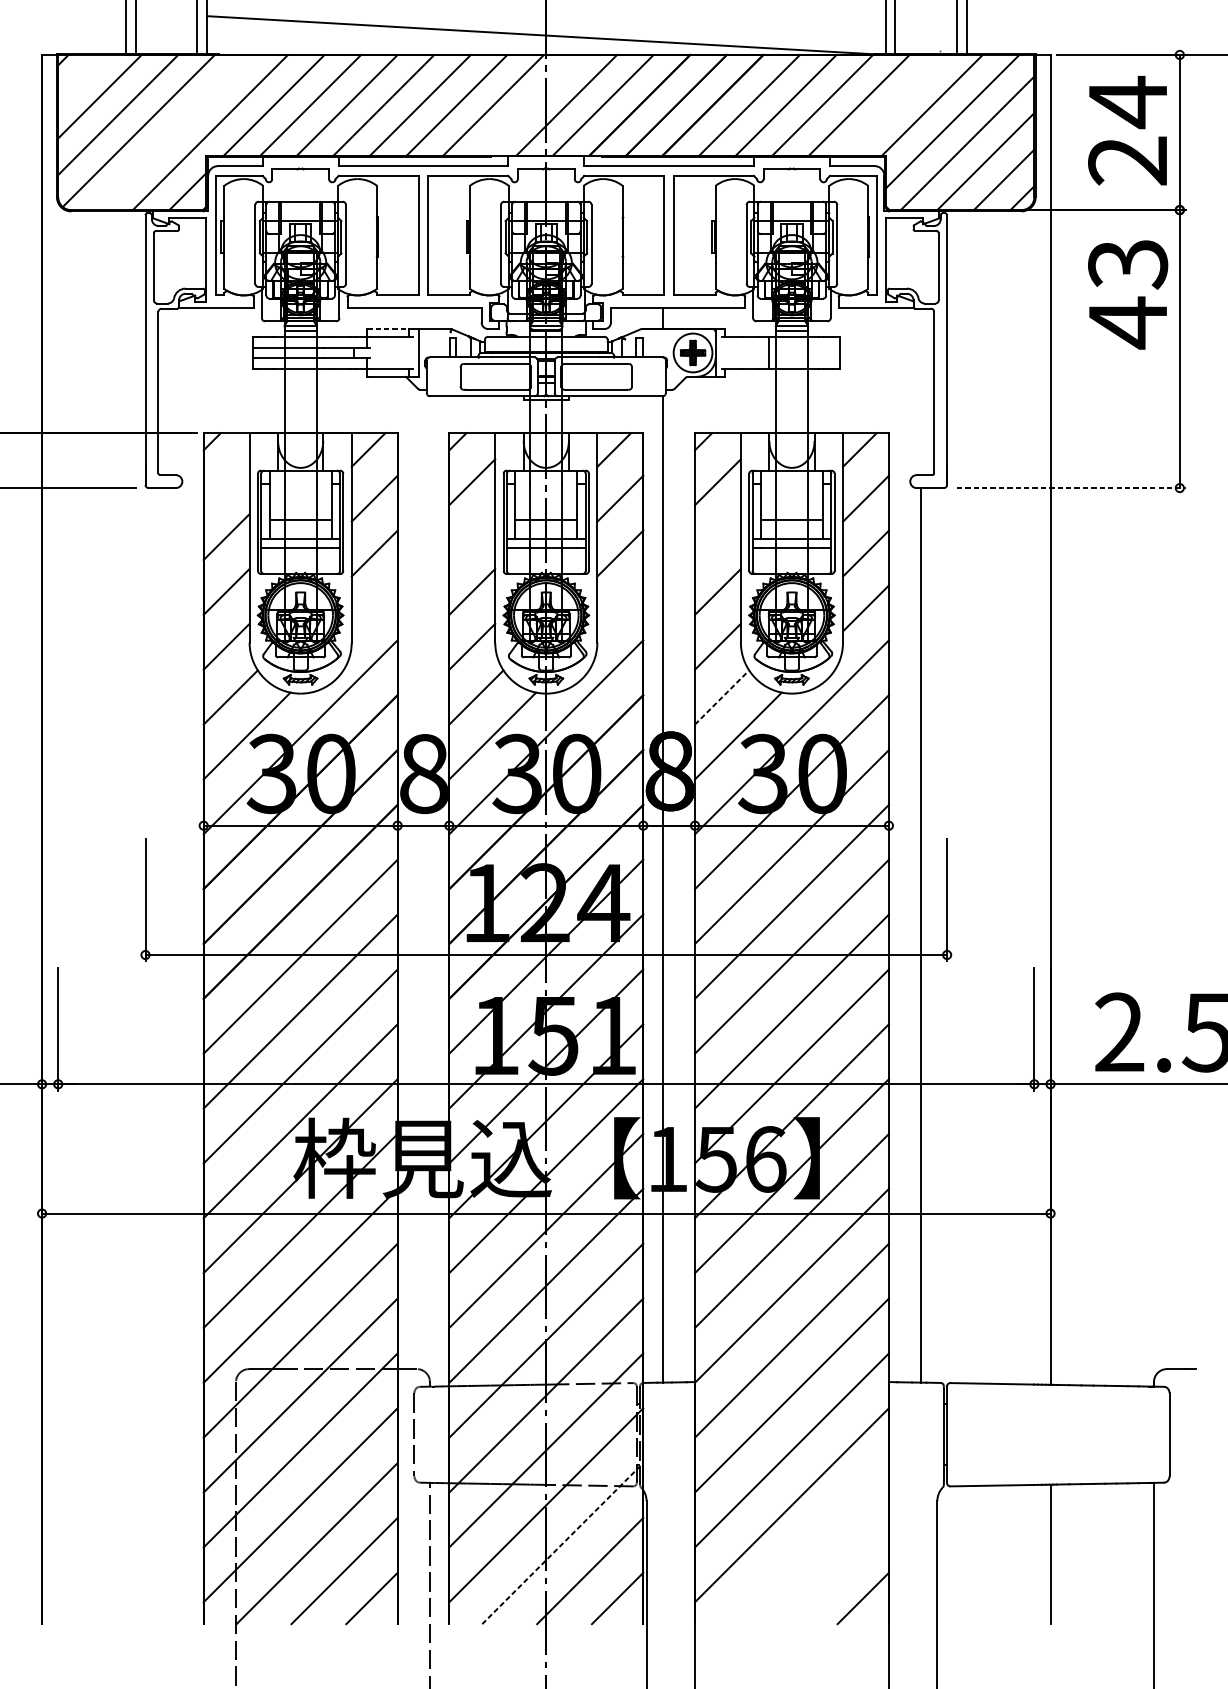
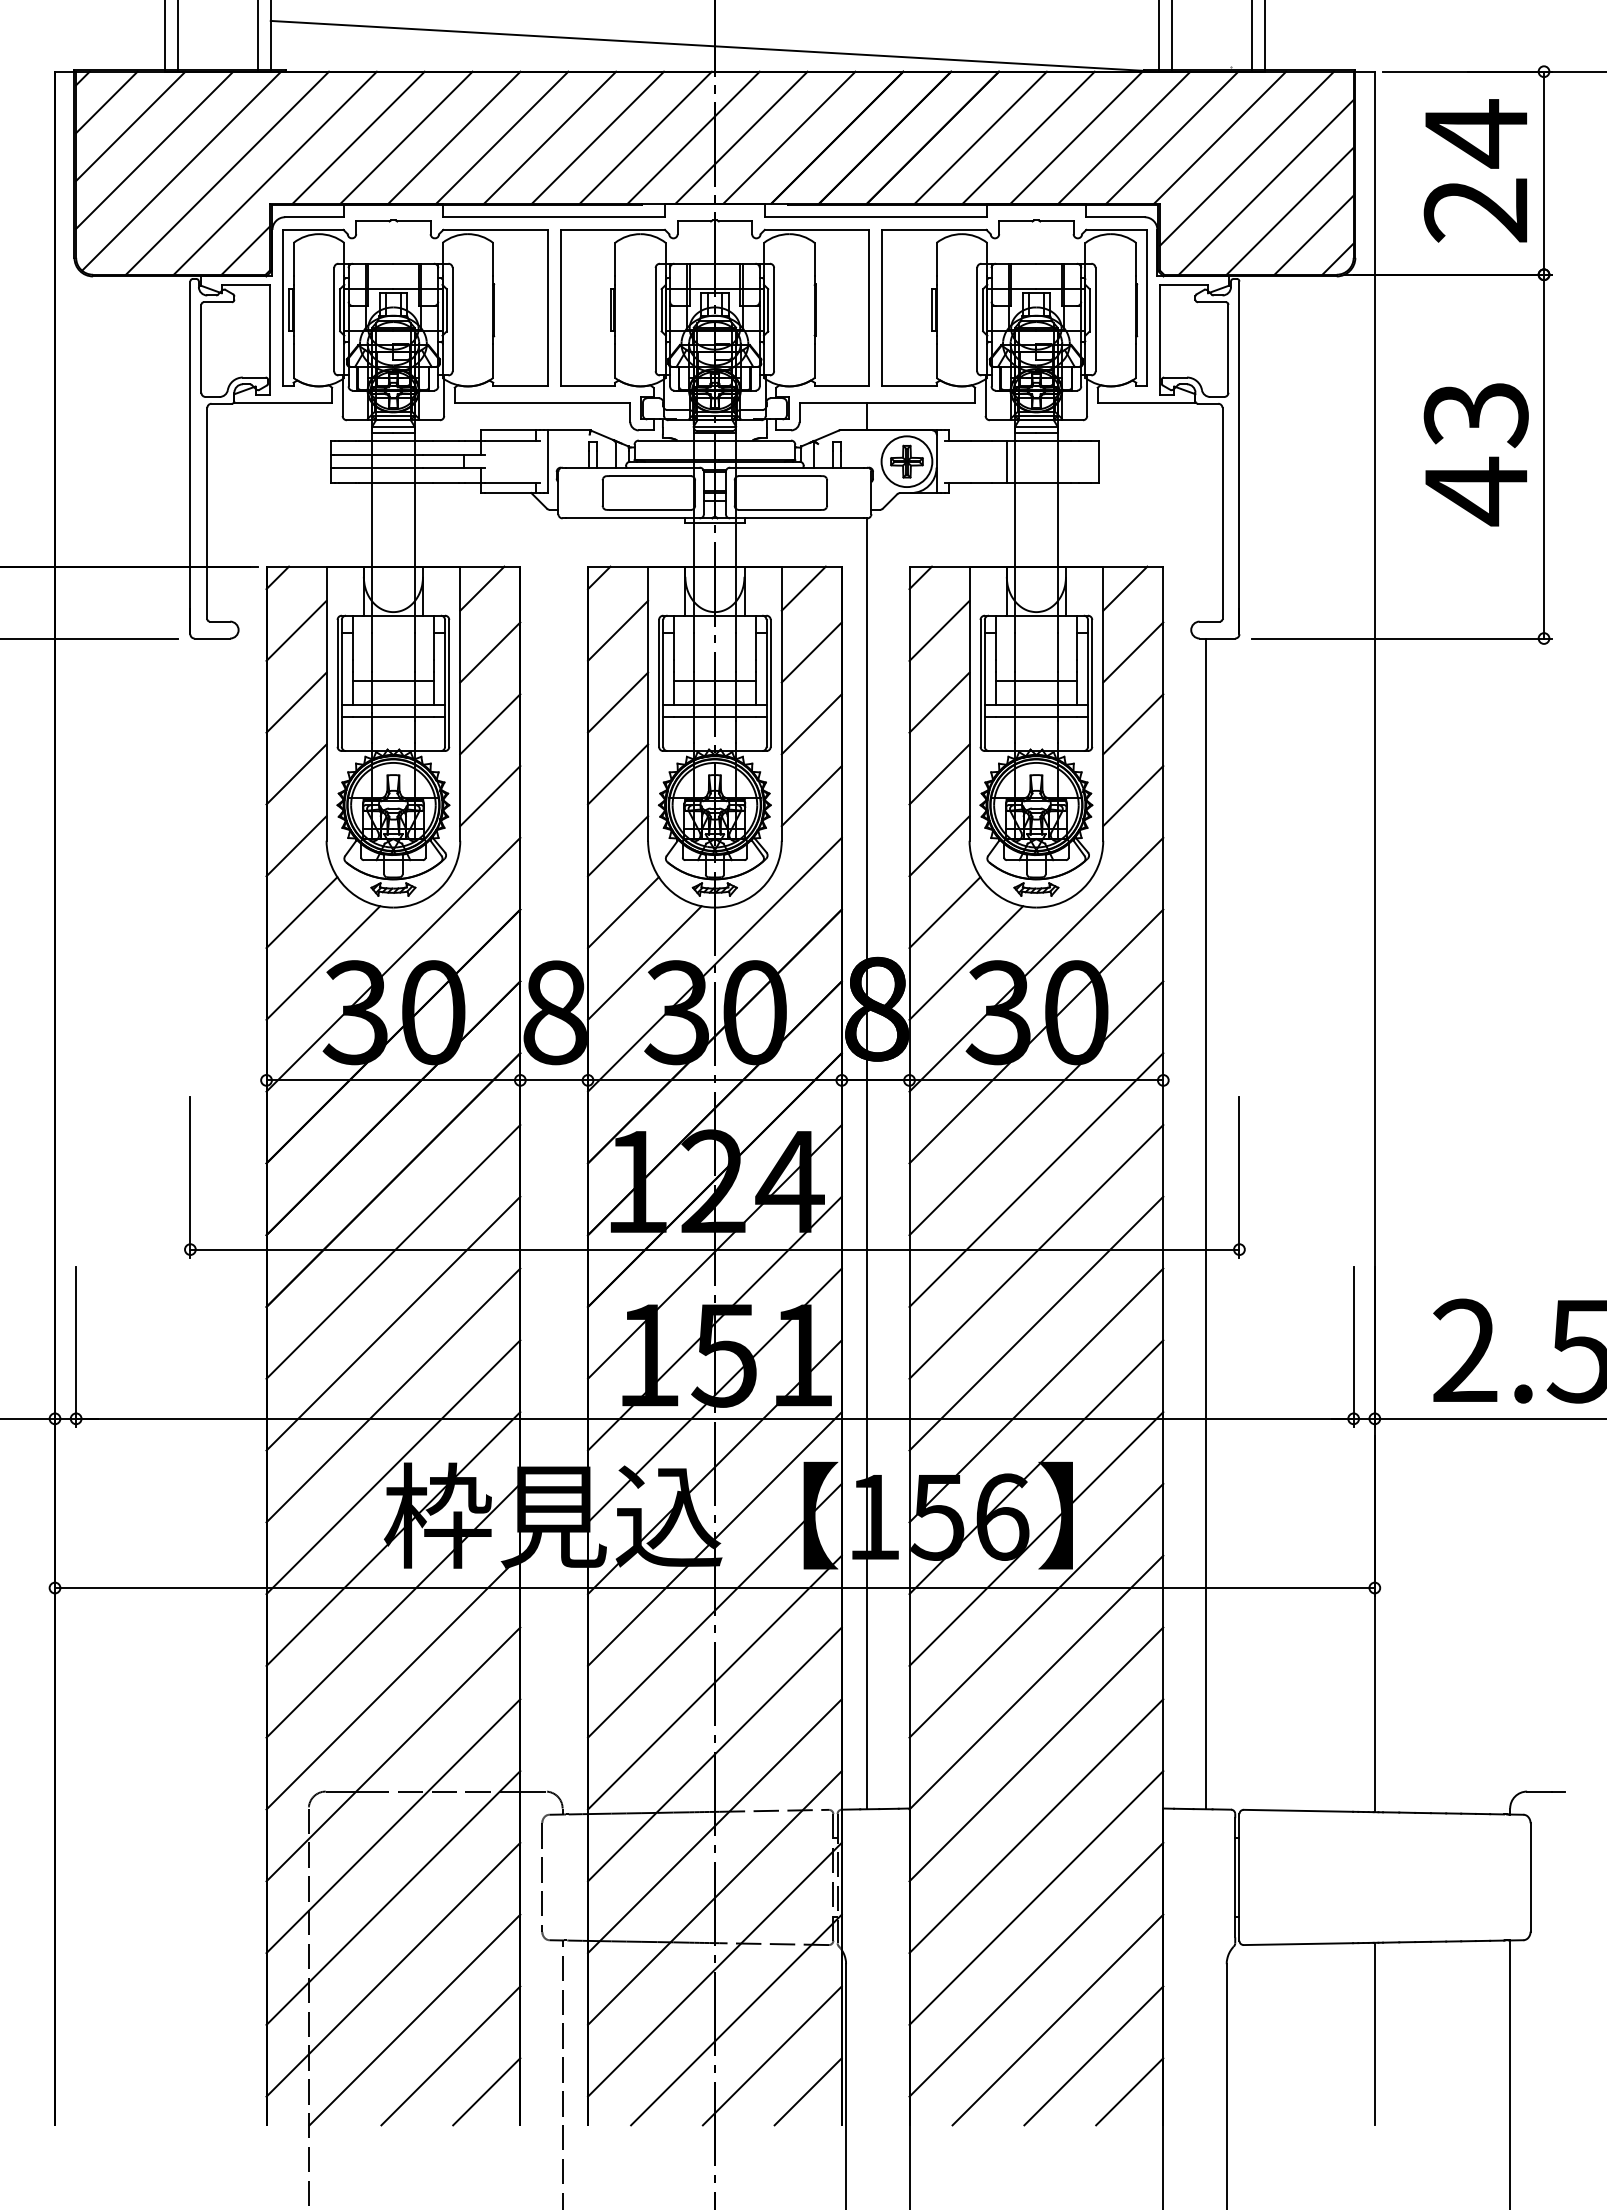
line: (81, 78) -> (106, 102), added
line: (529, 105) -> (693, 137), added
line: (895, 105) -> (1172, 137), added
line: (173, 131) -> (227, 172), added
text: (1127, 294) -> (1475, 454), moved
line: (388, 329) -> (508, 430), dashed -> solid
line: (226, 481) -> (296, 630), added
line: (1071, 488) -> (1402, 638), dashed -> solid
line: (472, 536) -> (618, 702), added
line: (717, 536) -> (939, 702), added
line: (374, 608) -> (490, 796), added
line: (620, 608) -> (811, 796), added
line: (722, 697) -> (945, 912), dashed -> solid
line: (808, 1543) -> (1057, 2019), added
line: (562, 1544) -> (736, 2020), dashed -> solid
line: (835, 1570) -> (1093, 2055), added

